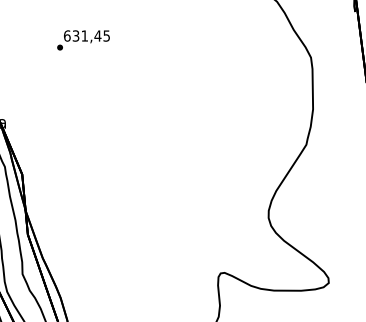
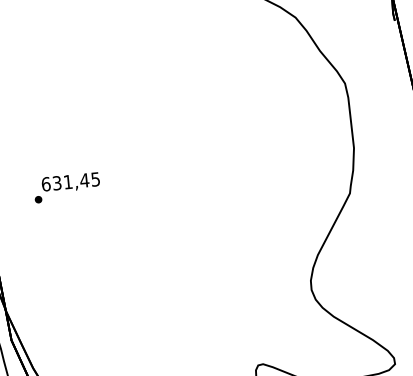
text: (83, 40) -> (67, 187), moved

